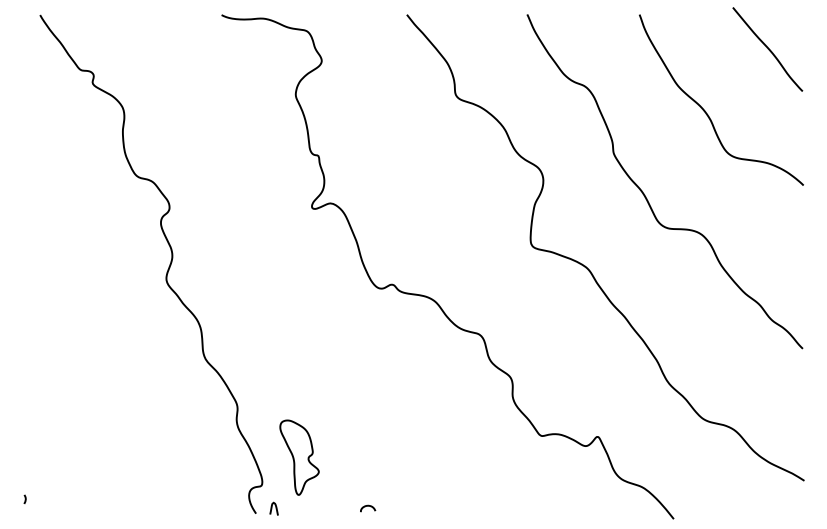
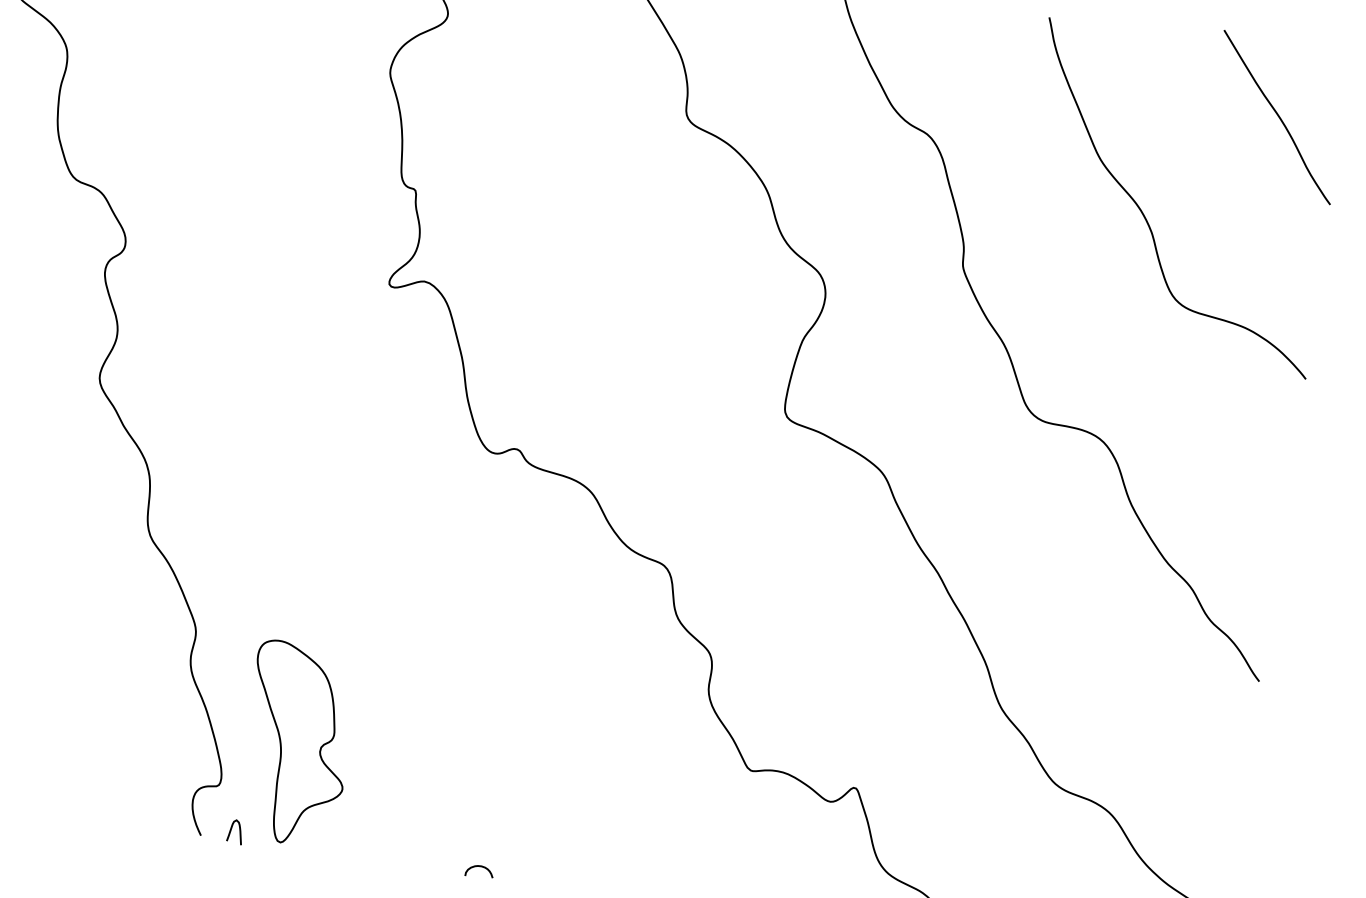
part: (299, 457) -> (296, 743), size x1.43
curve: (368, 506) -> (480, 867), moved

